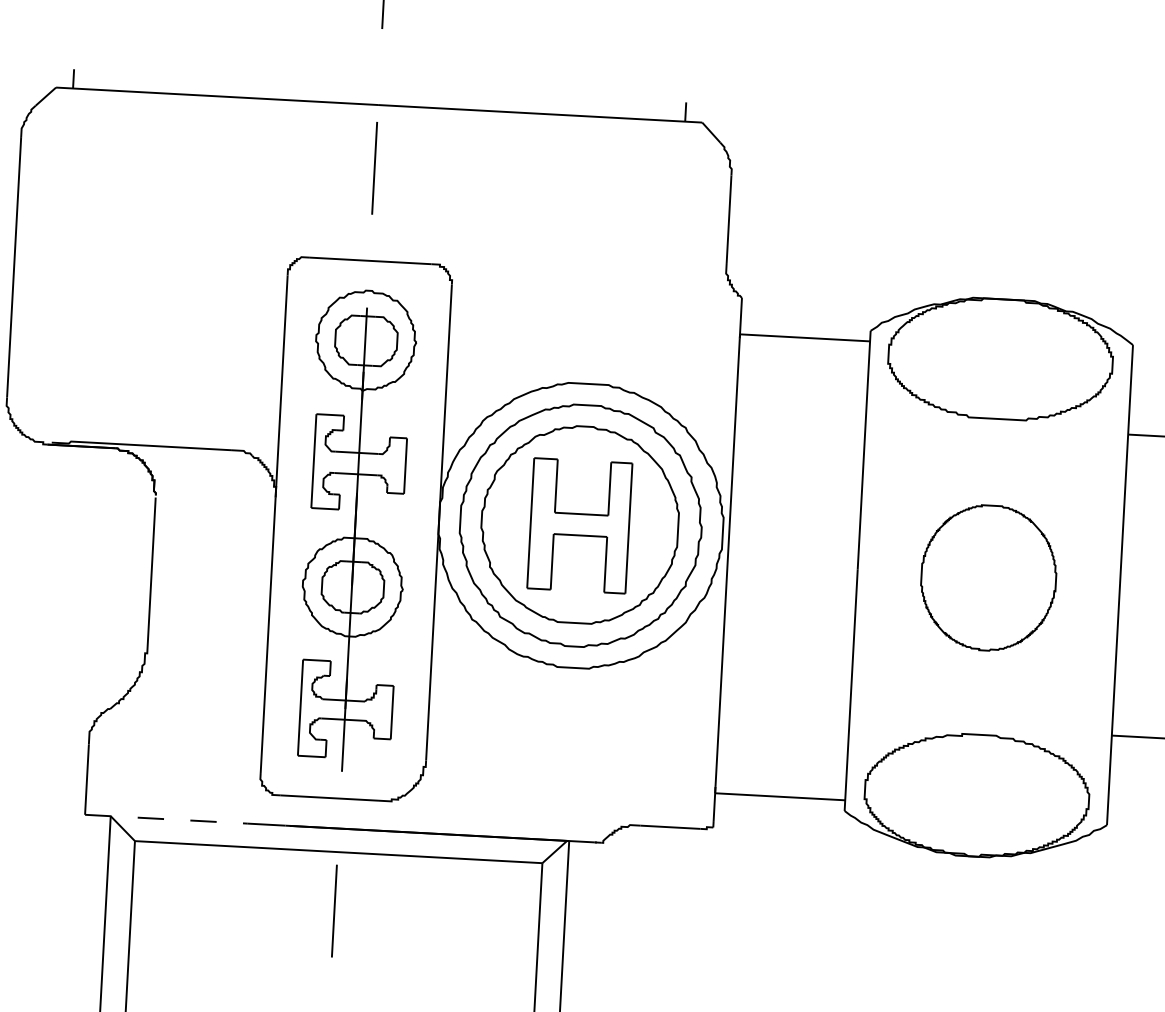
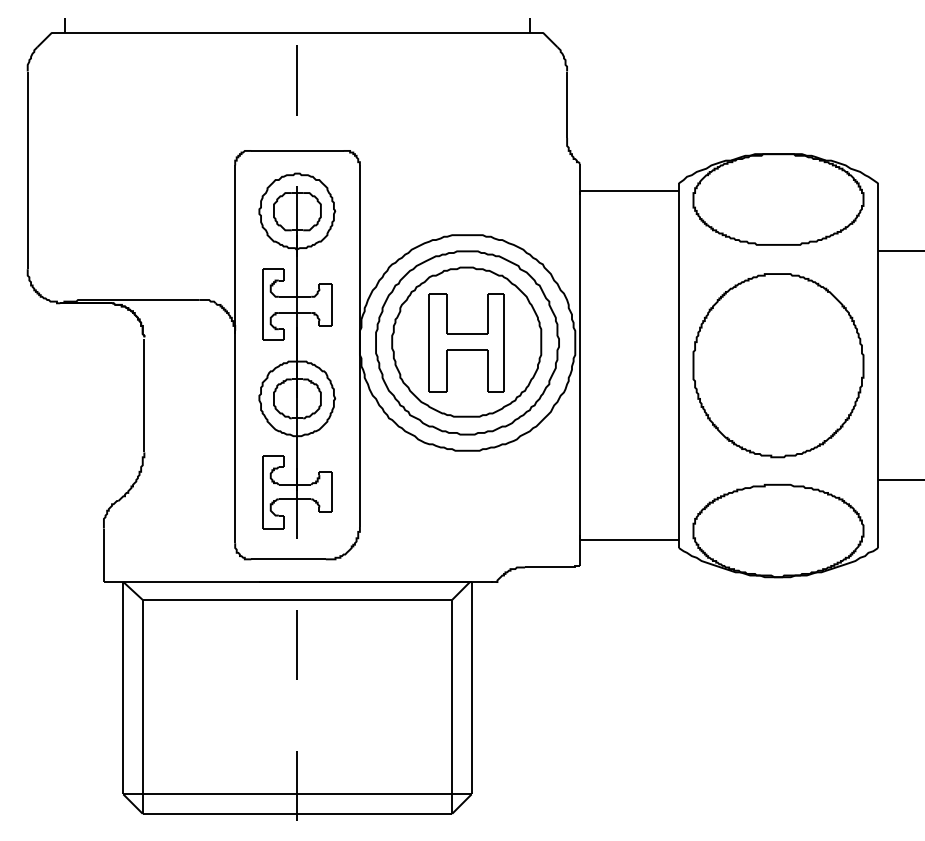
part: (988, 577) -> (778, 365), size x1.67
line: (166, 819) -> (165, 582), dashed -> solid

